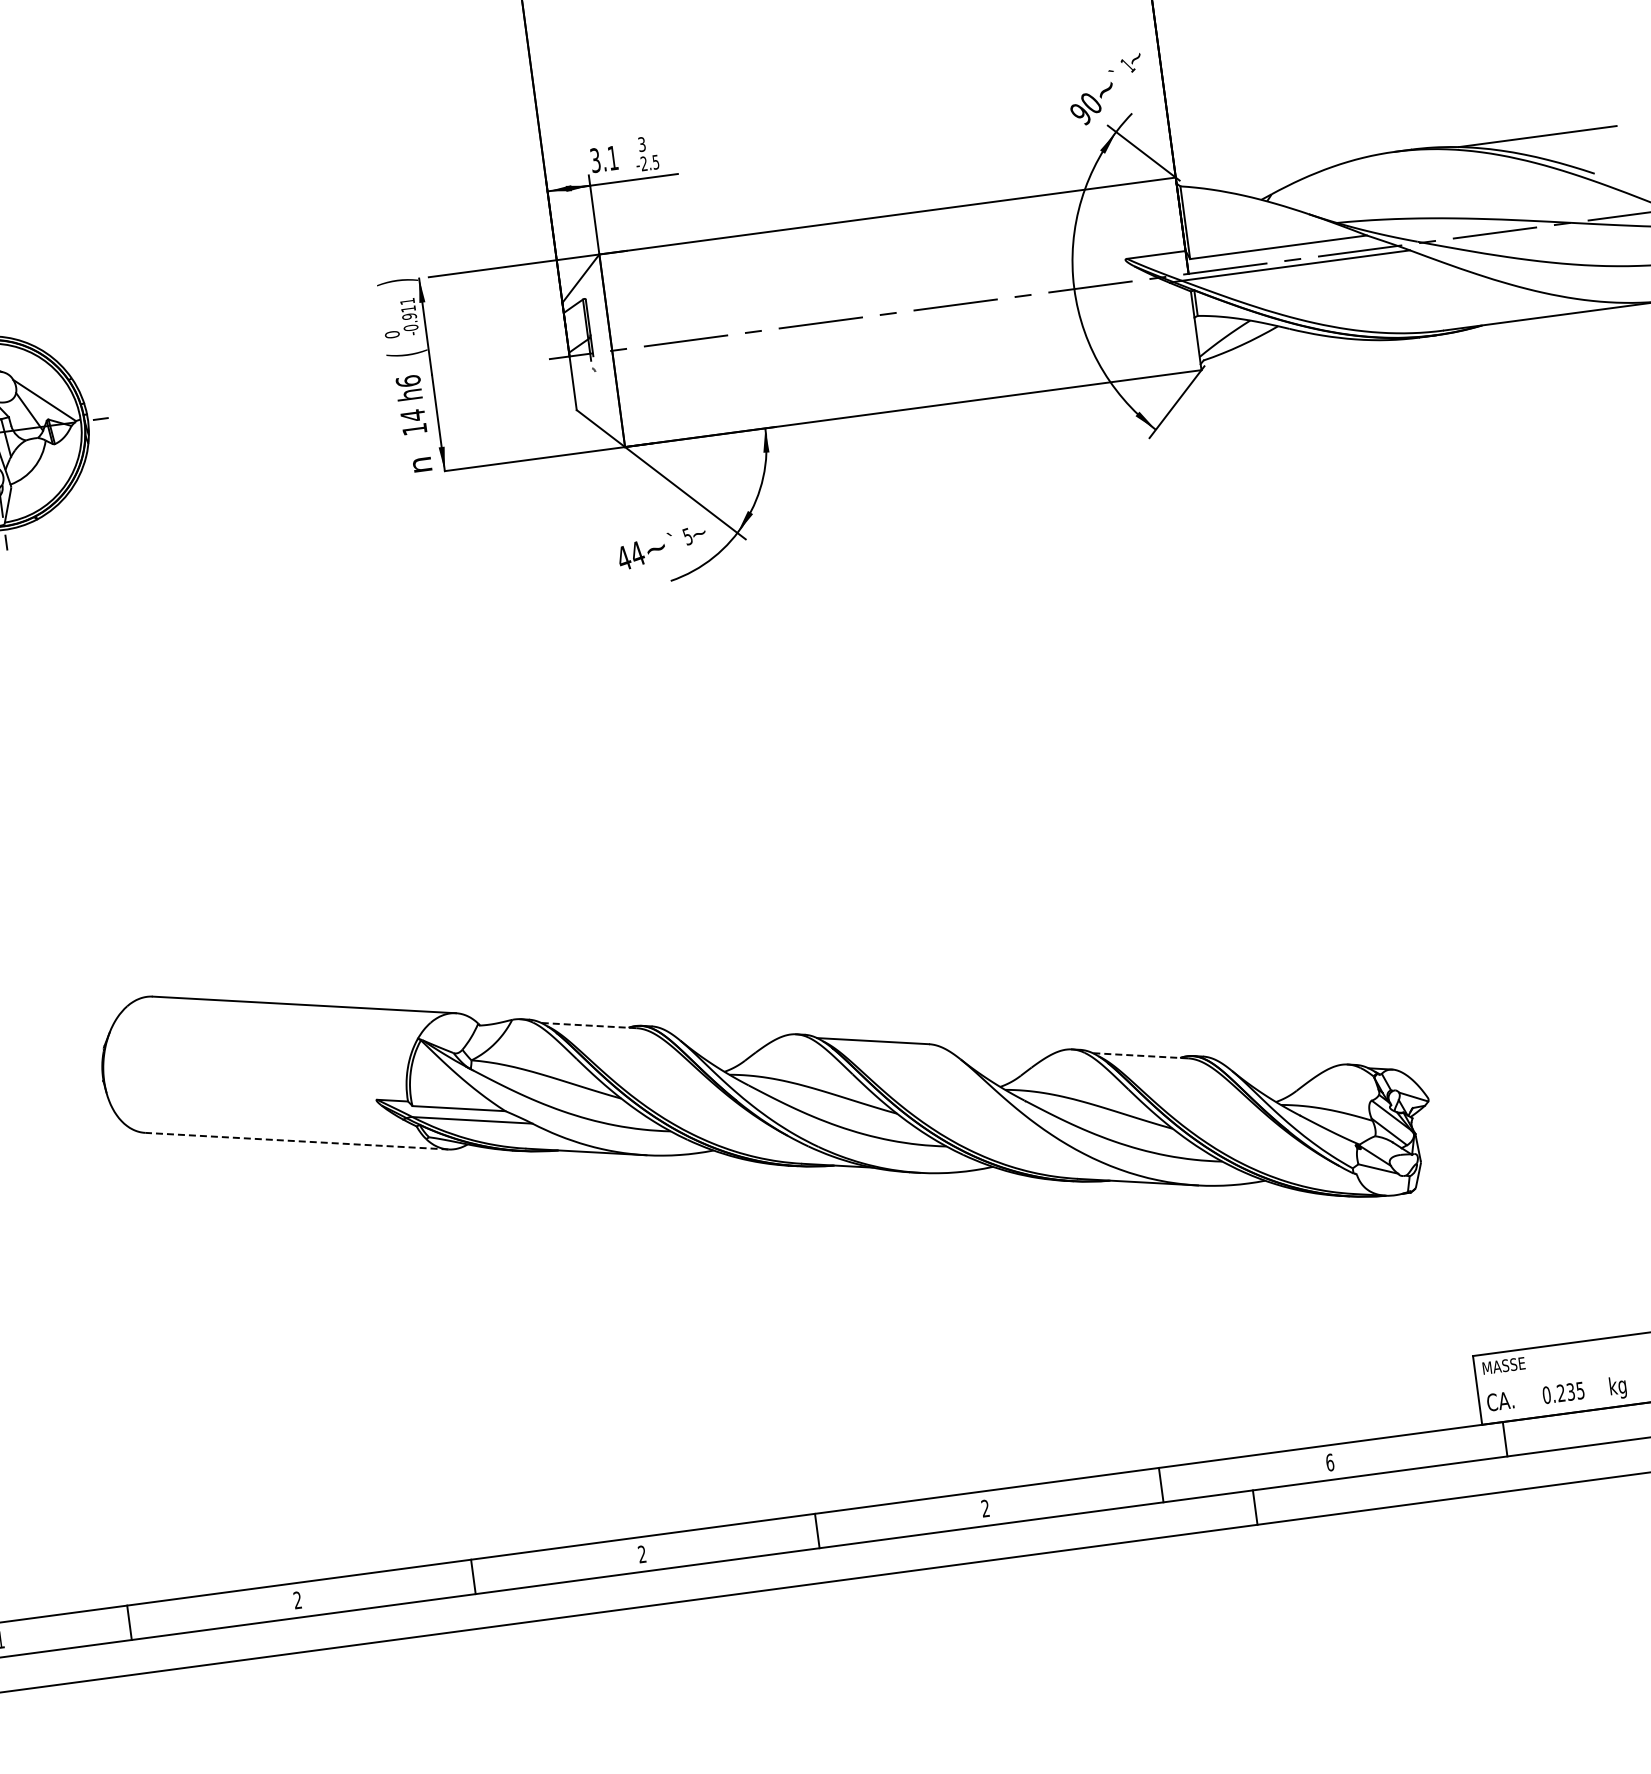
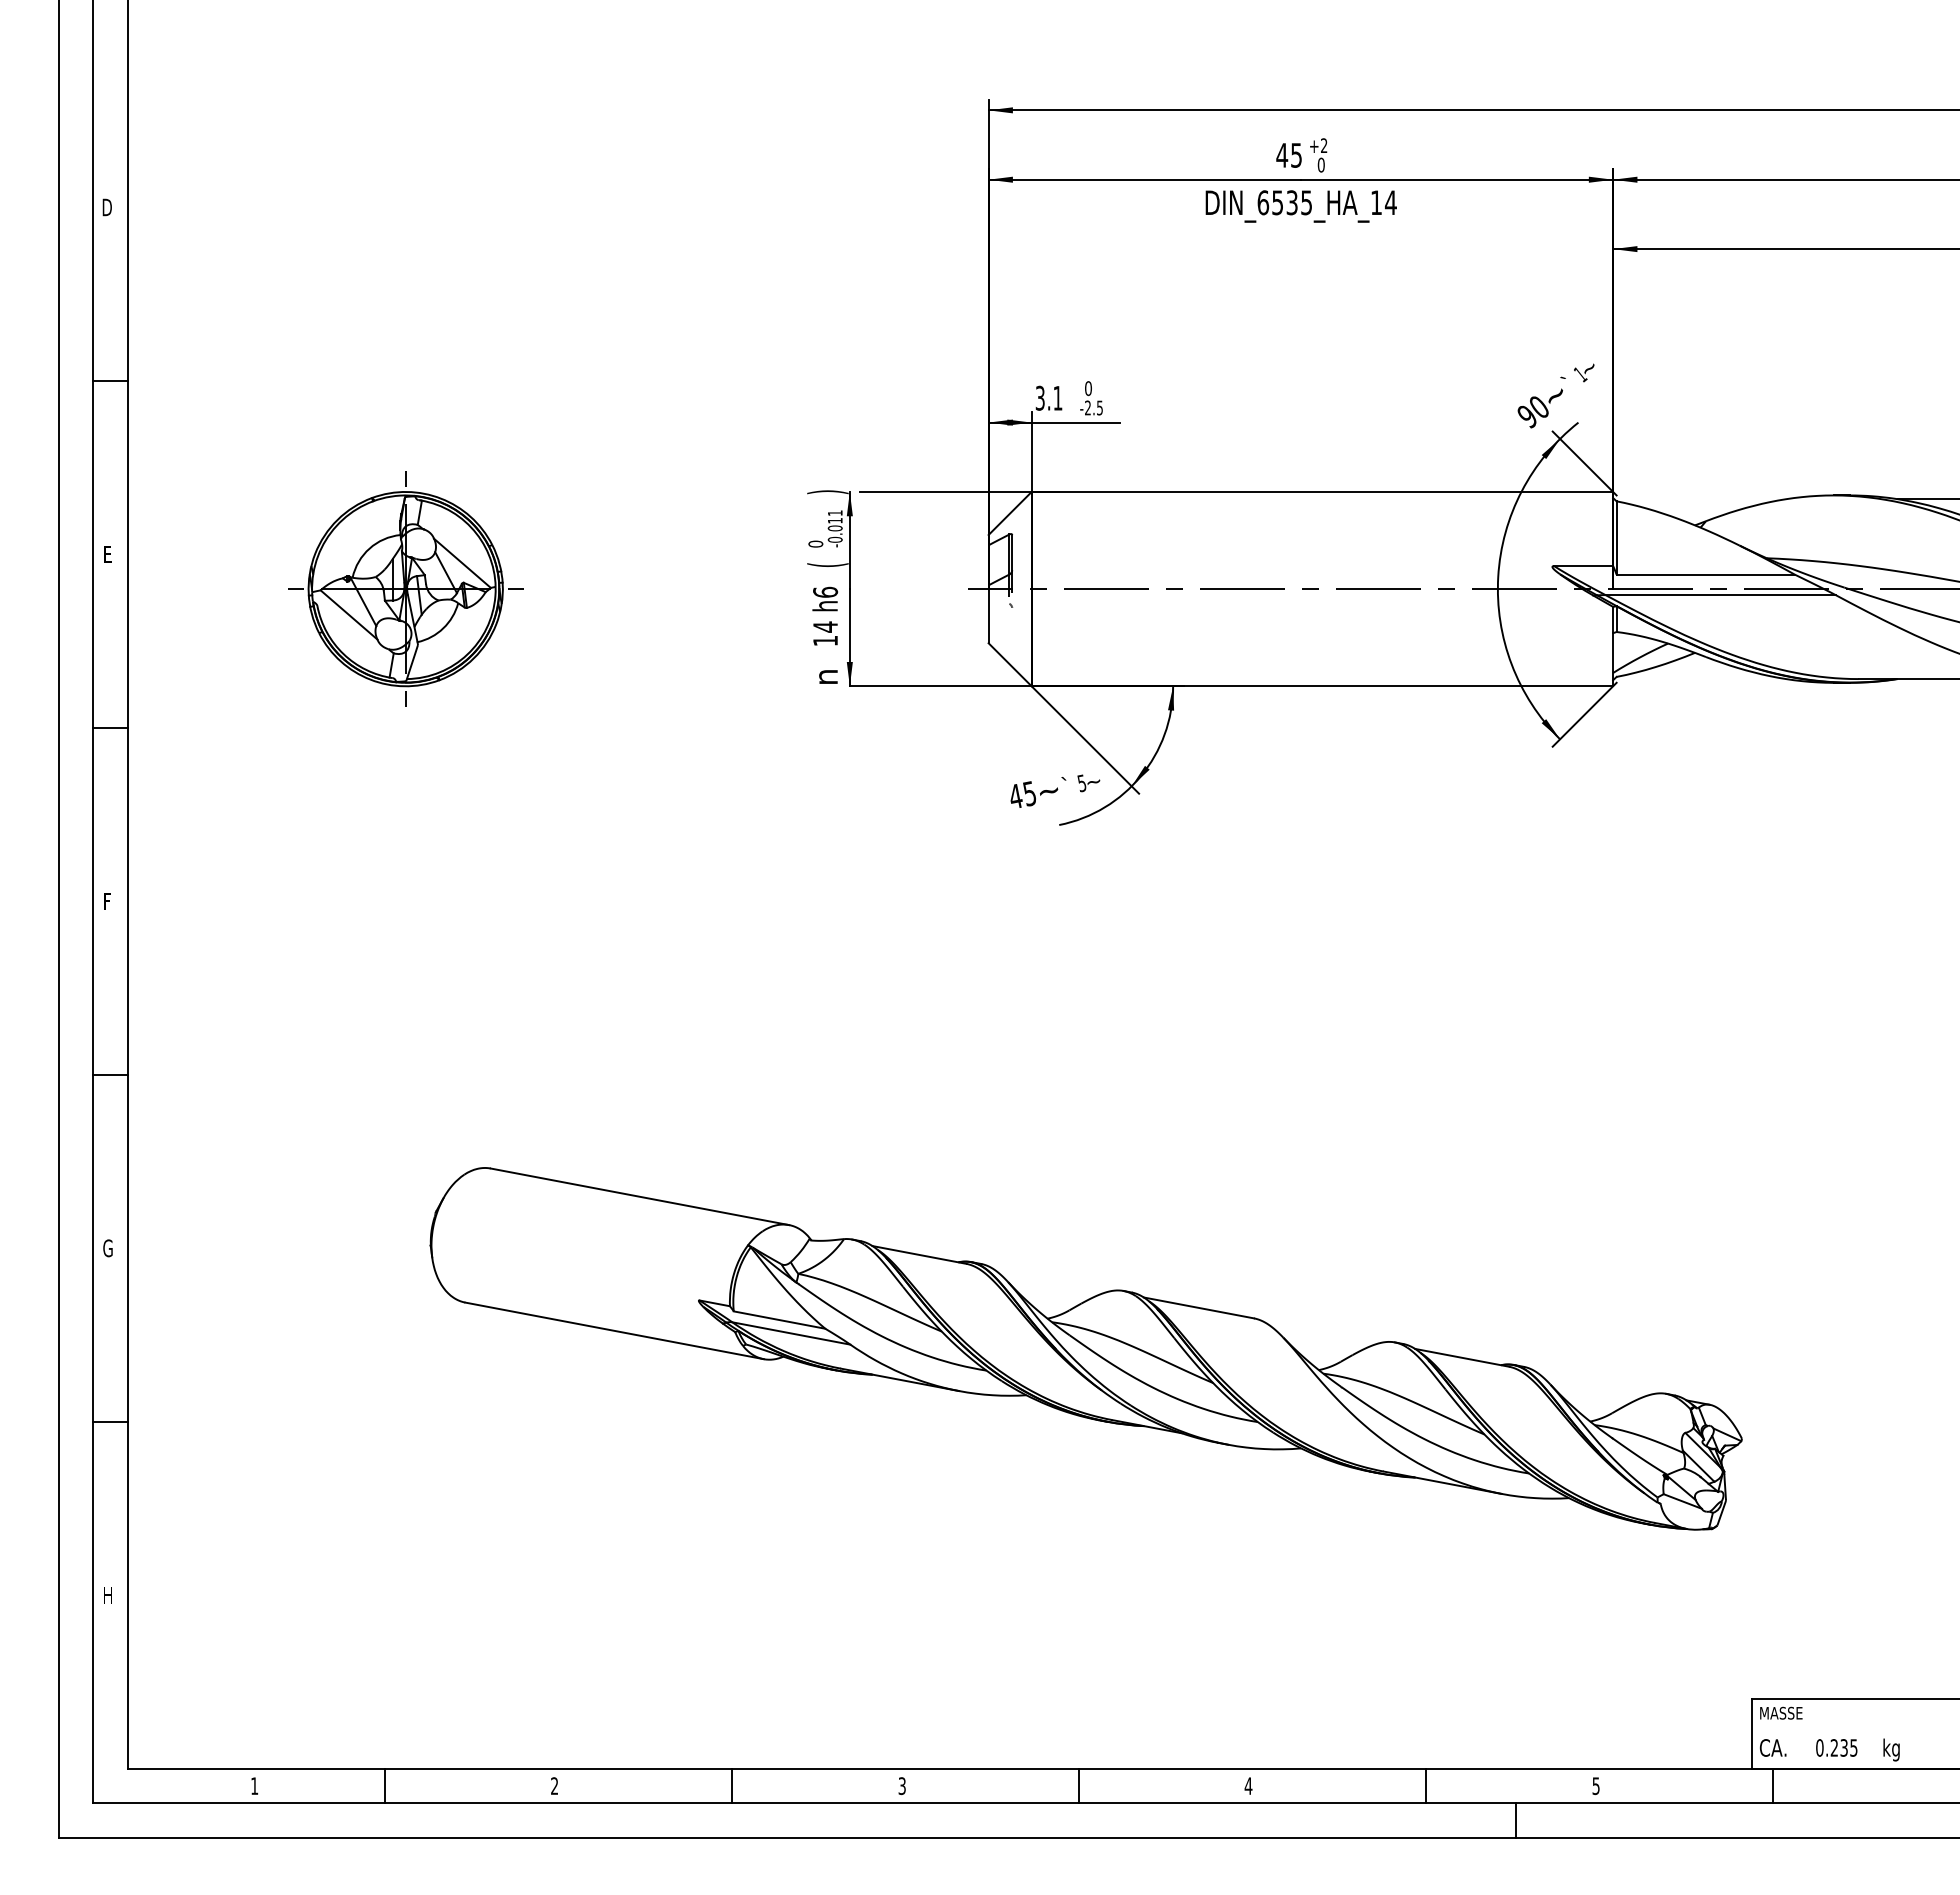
text: (642, 144) -> (1088, 388), 3 -> 0
text: (409, 316) -> (835, 528), -0.911 -> -0.011
text: (637, 553) -> (1029, 793), 44 -> 45
line: (589, 1025) -> (919, 1254), dashed -> solid
line: (1140, 1055) -> (1462, 1357), dashed -> solid
line: (296, 1140) -> (614, 1330), dashed -> solid
text: (1329, 1463) -> (1595, 1786), 6 -> 5
text: (985, 1507) -> (1248, 1785), 2 -> 4
text: (641, 1554) -> (901, 1786), 2 -> 3

